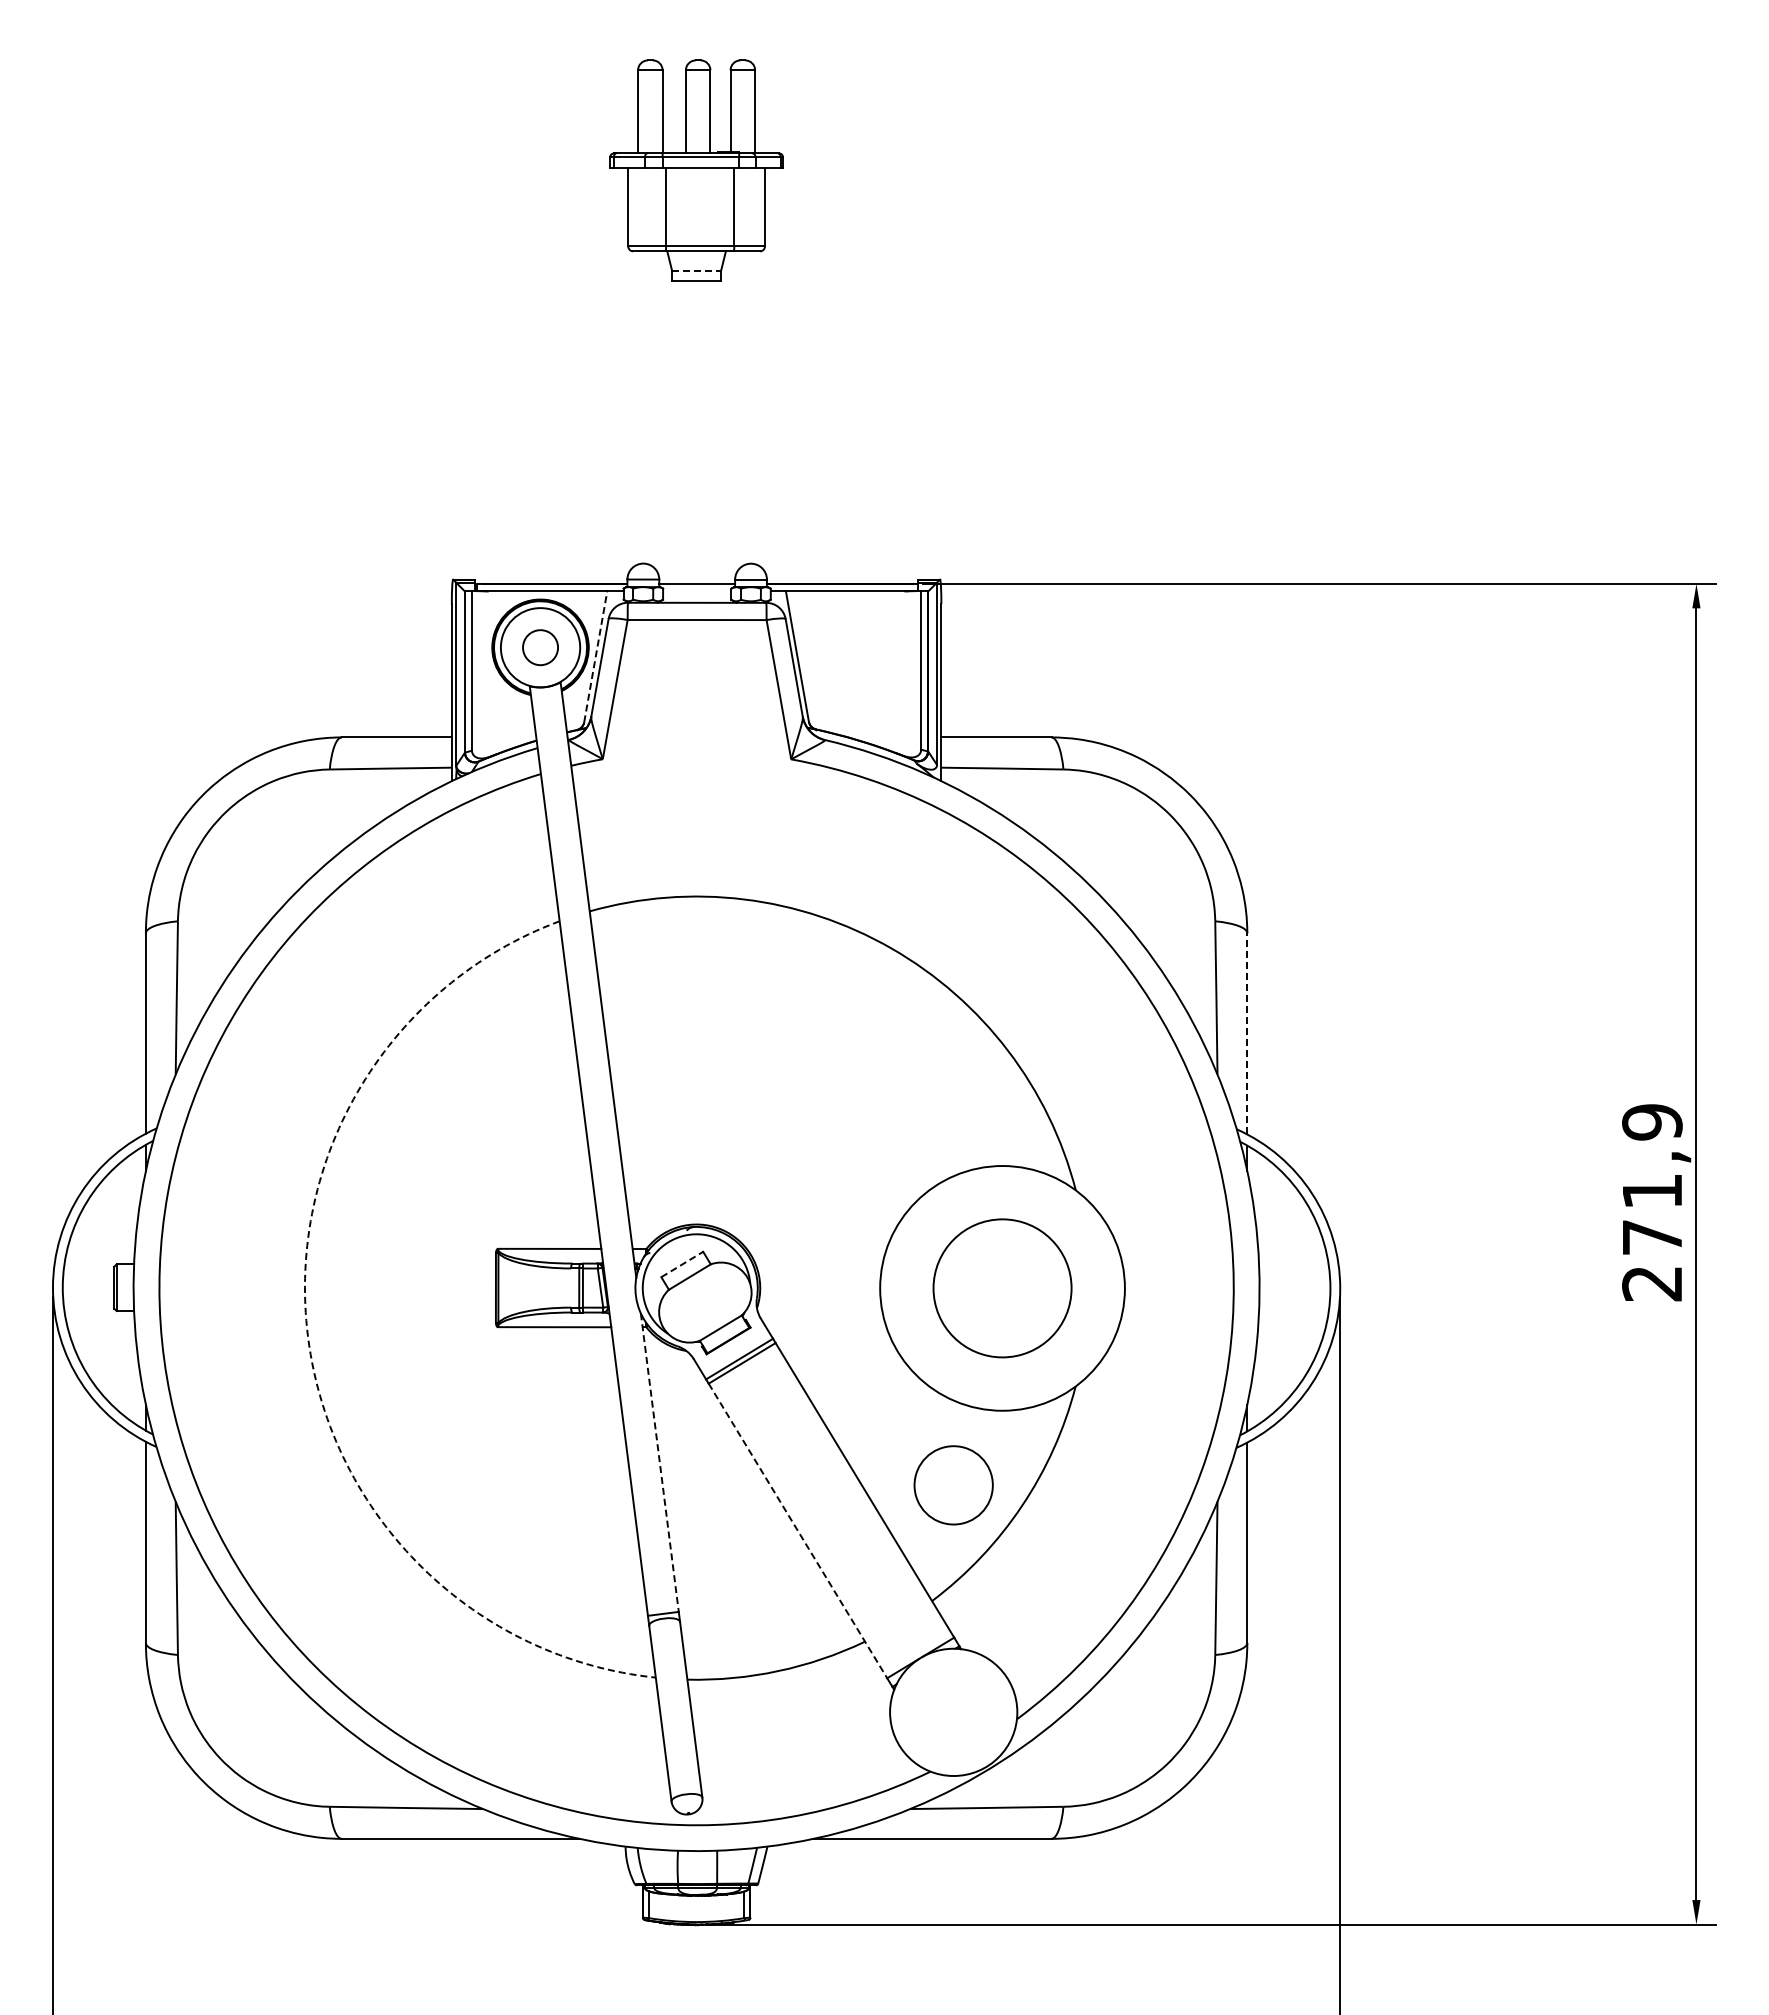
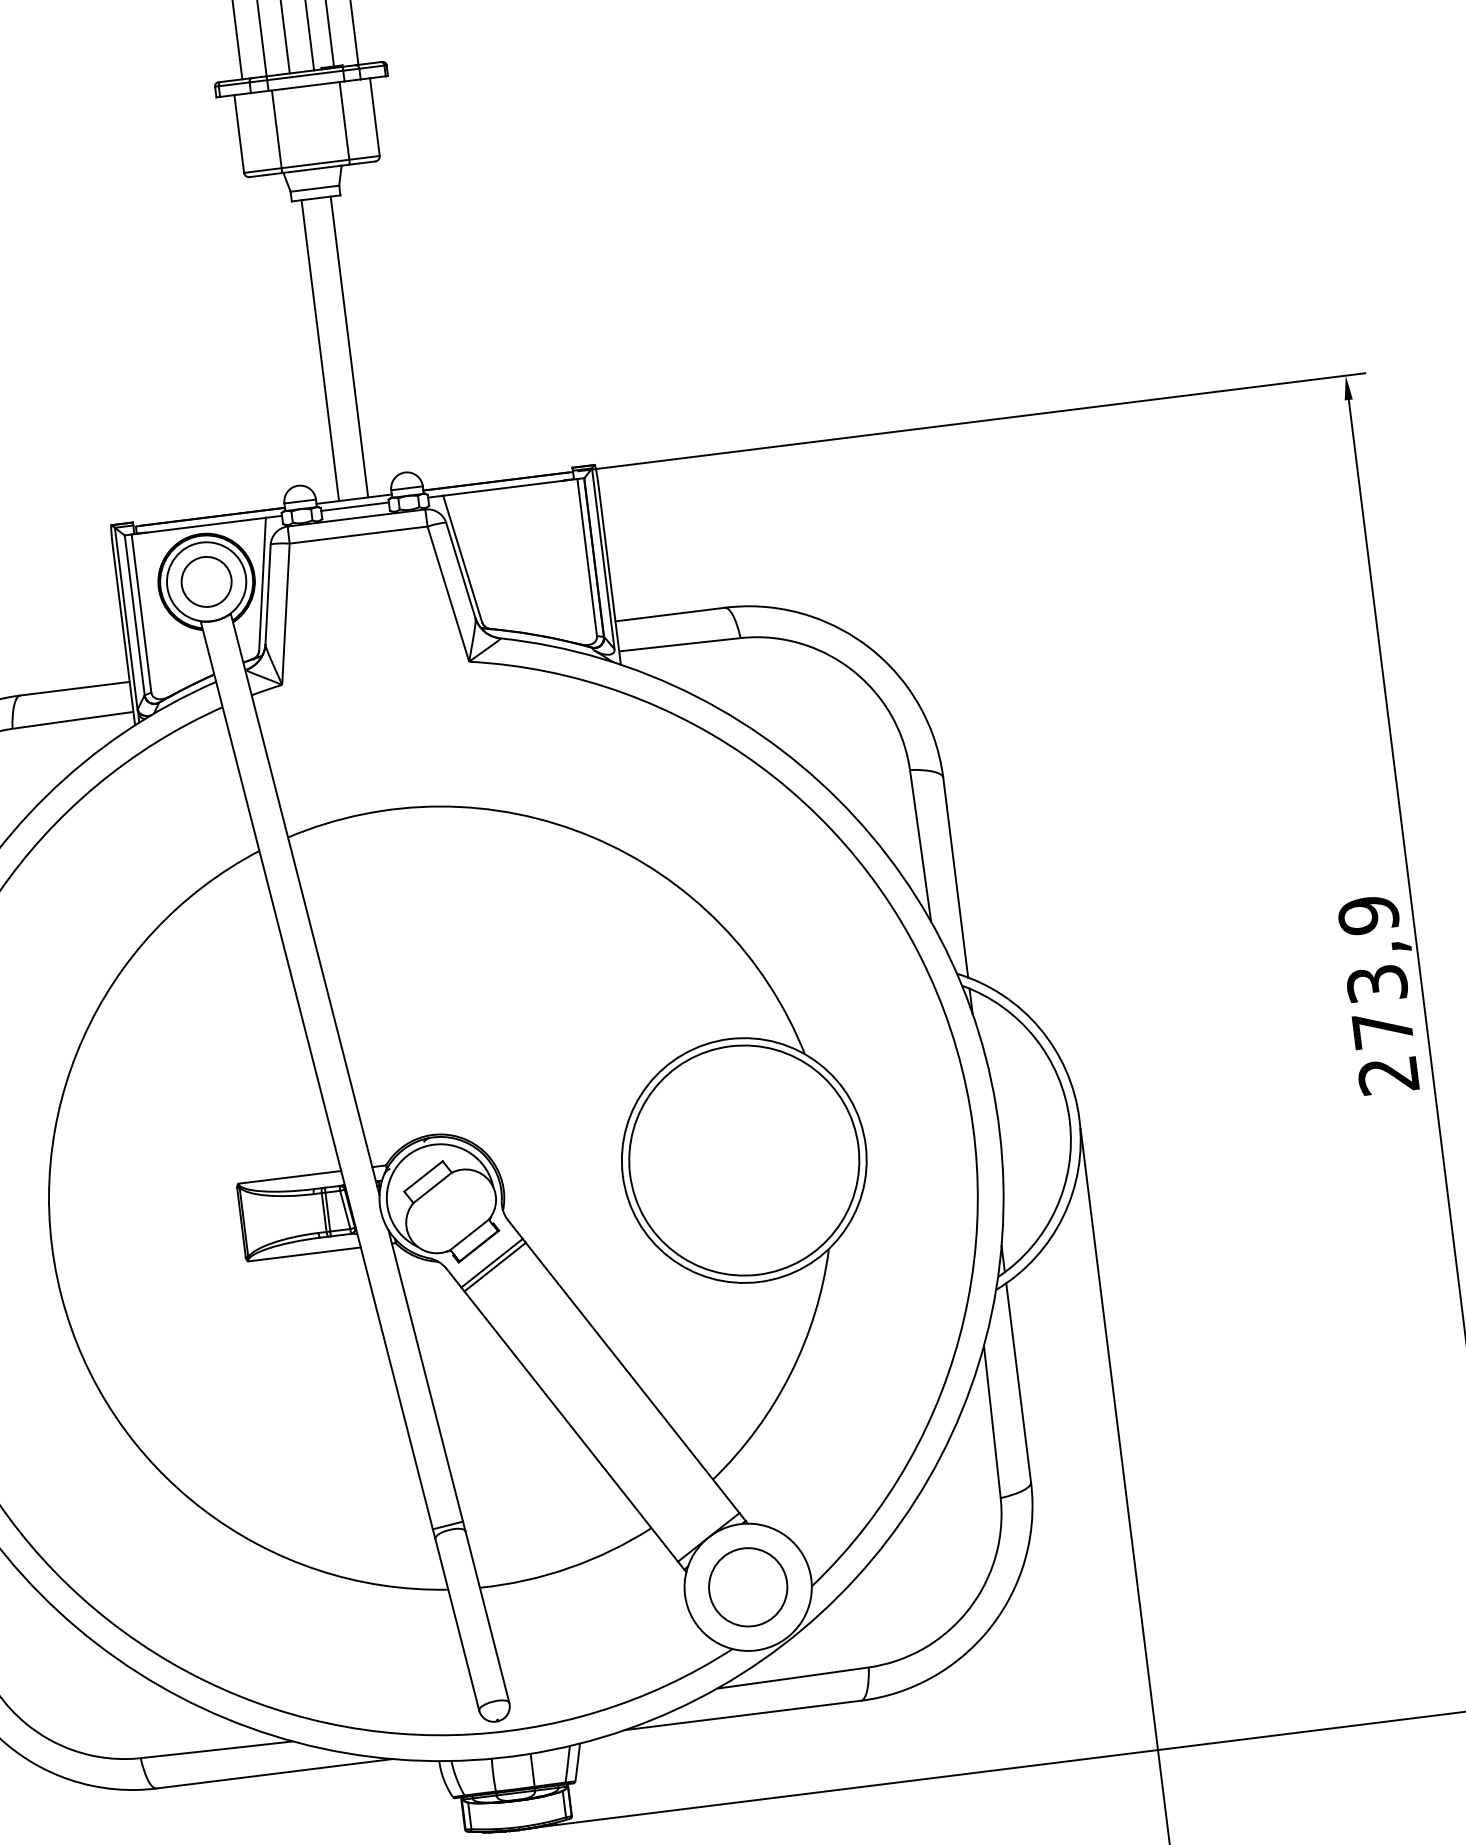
line: (697, 270) -> (315, 188), dashed -> solid
line: (681, 431) -> (319, 349), added
line: (711, 431) -> (349, 346), added
line: (697, 591) -> (355, 506), added
circle: (540, 647) -> (206, 581), size x1.43
line: (595, 656) -> (262, 583), dashed -> solid
line: (1247, 1033) -> (955, 877), dashed -> solid
text: (1652, 1191) -> (1377, 984), 271,9 -> 273,9
line: (682, 1264) -> (423, 1176), dashed -> solid
circle: (1002, 1288) -> (744, 1160), size x1.67
arc: (308, 1337) -> (61, 1295), dashed -> solid
line: (659, 1462) -> (425, 1375), dashed -> solid
circle: (953, 1485) -> (748, 1587), moved
line: (798, 1531) -> (571, 1427), dashed -> solid

